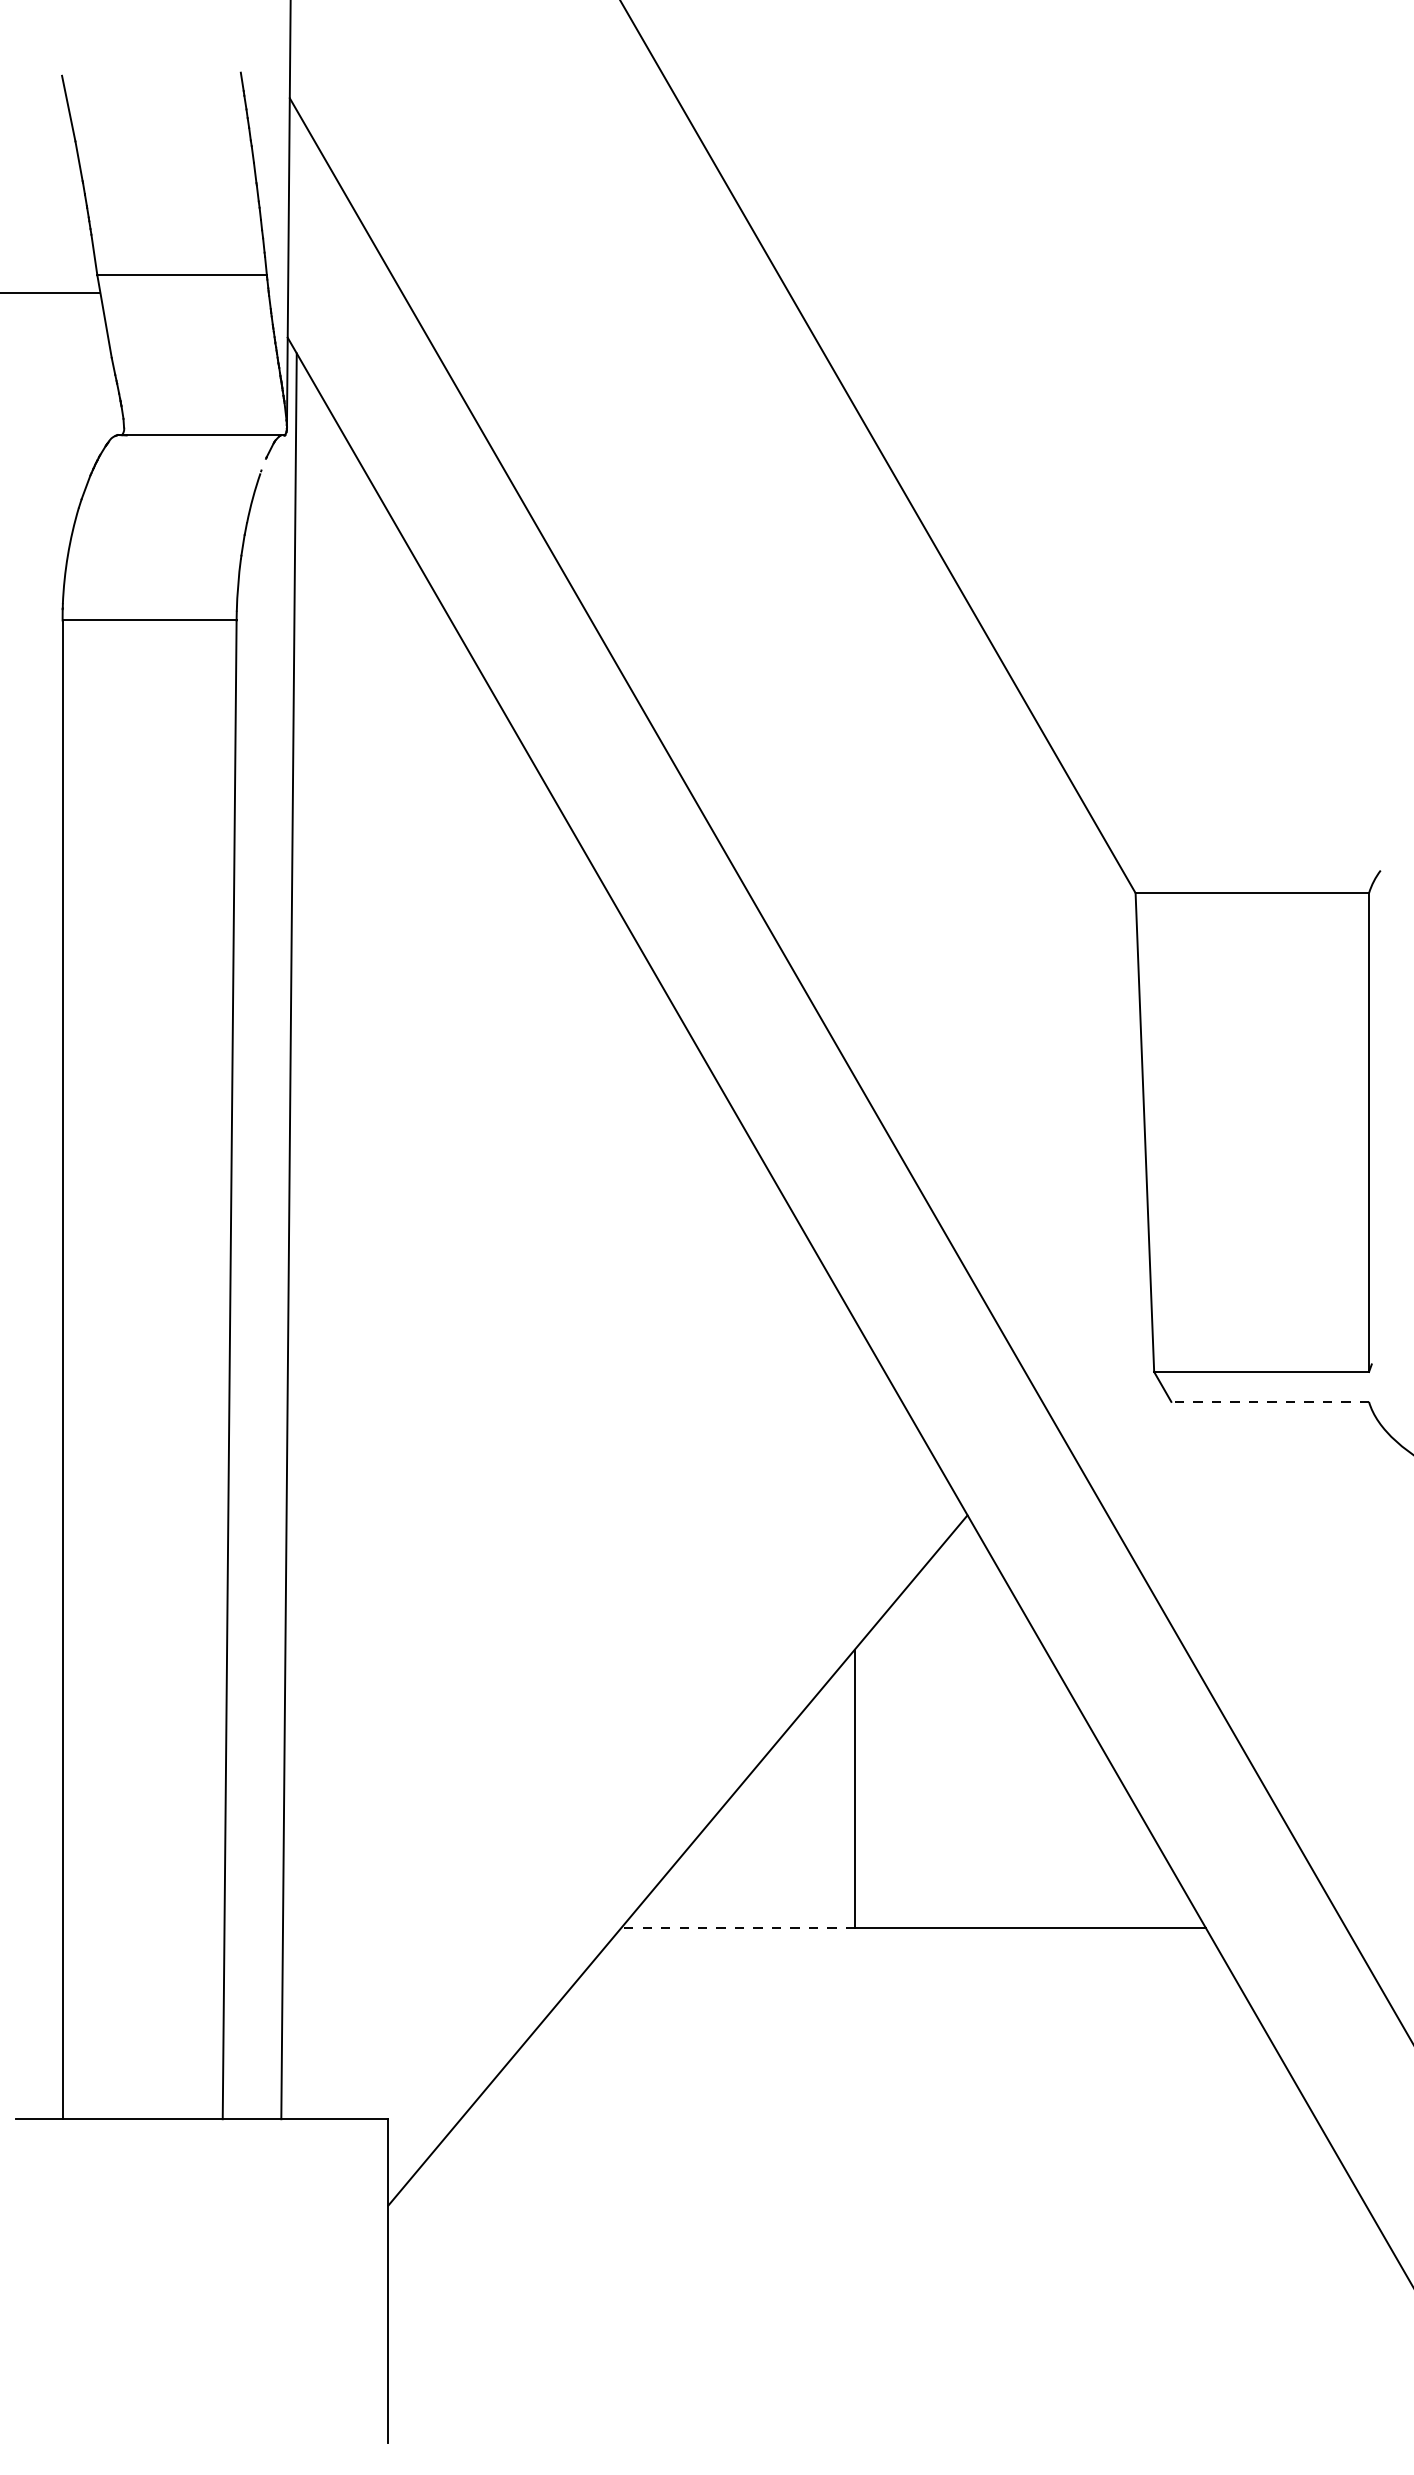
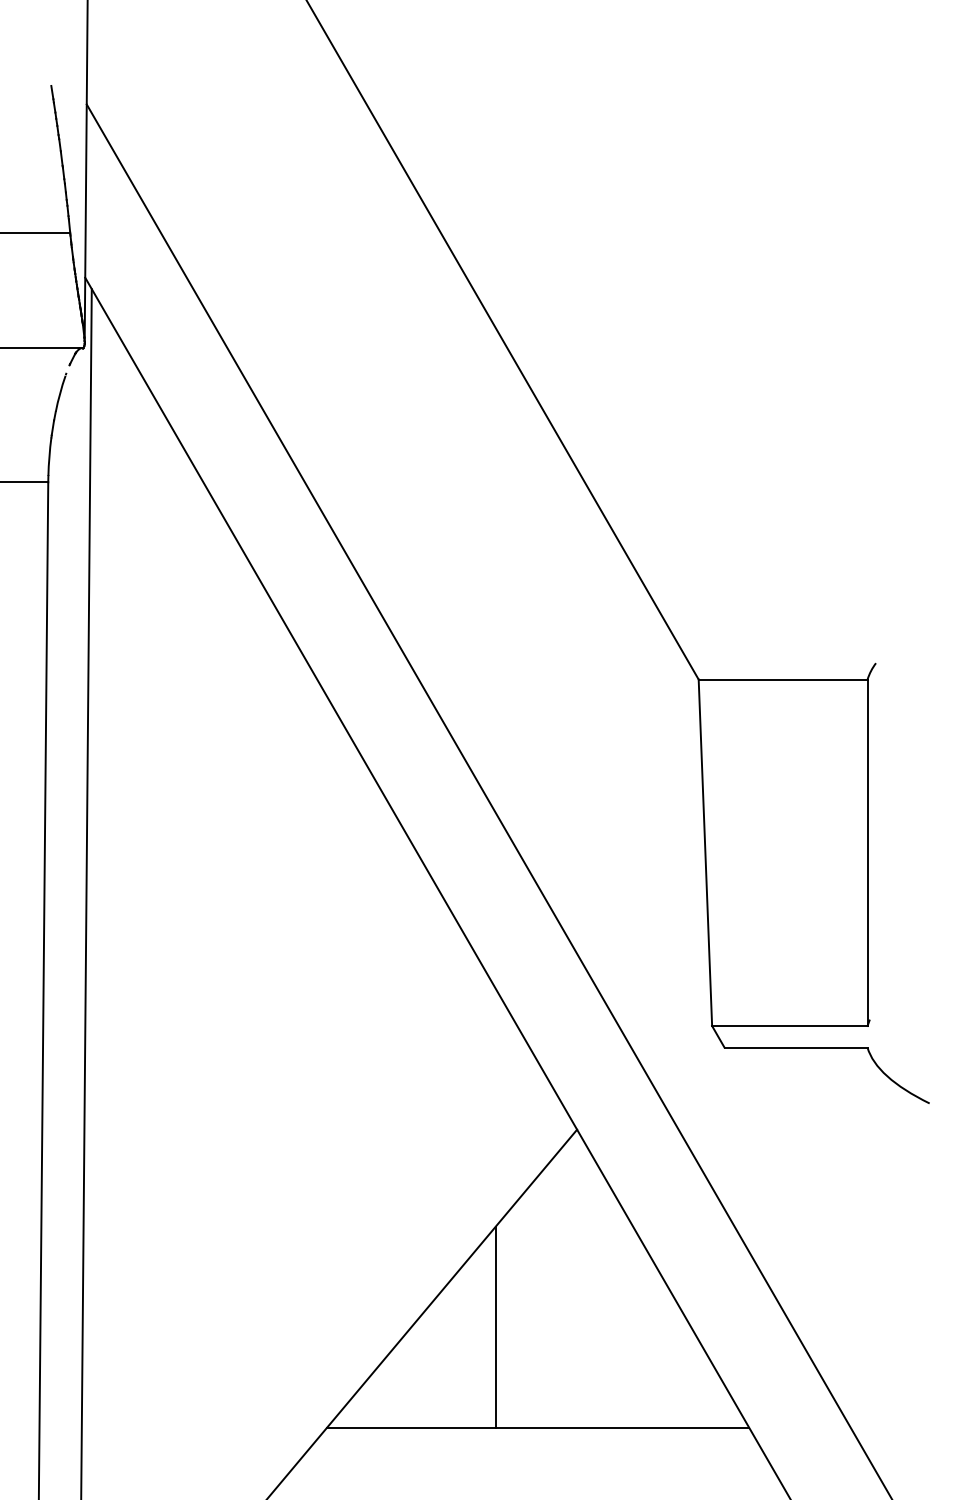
line: (1270, 1401) -> (796, 1047), dashed -> solid
line: (738, 1927) -> (411, 1427), dashed -> solid

